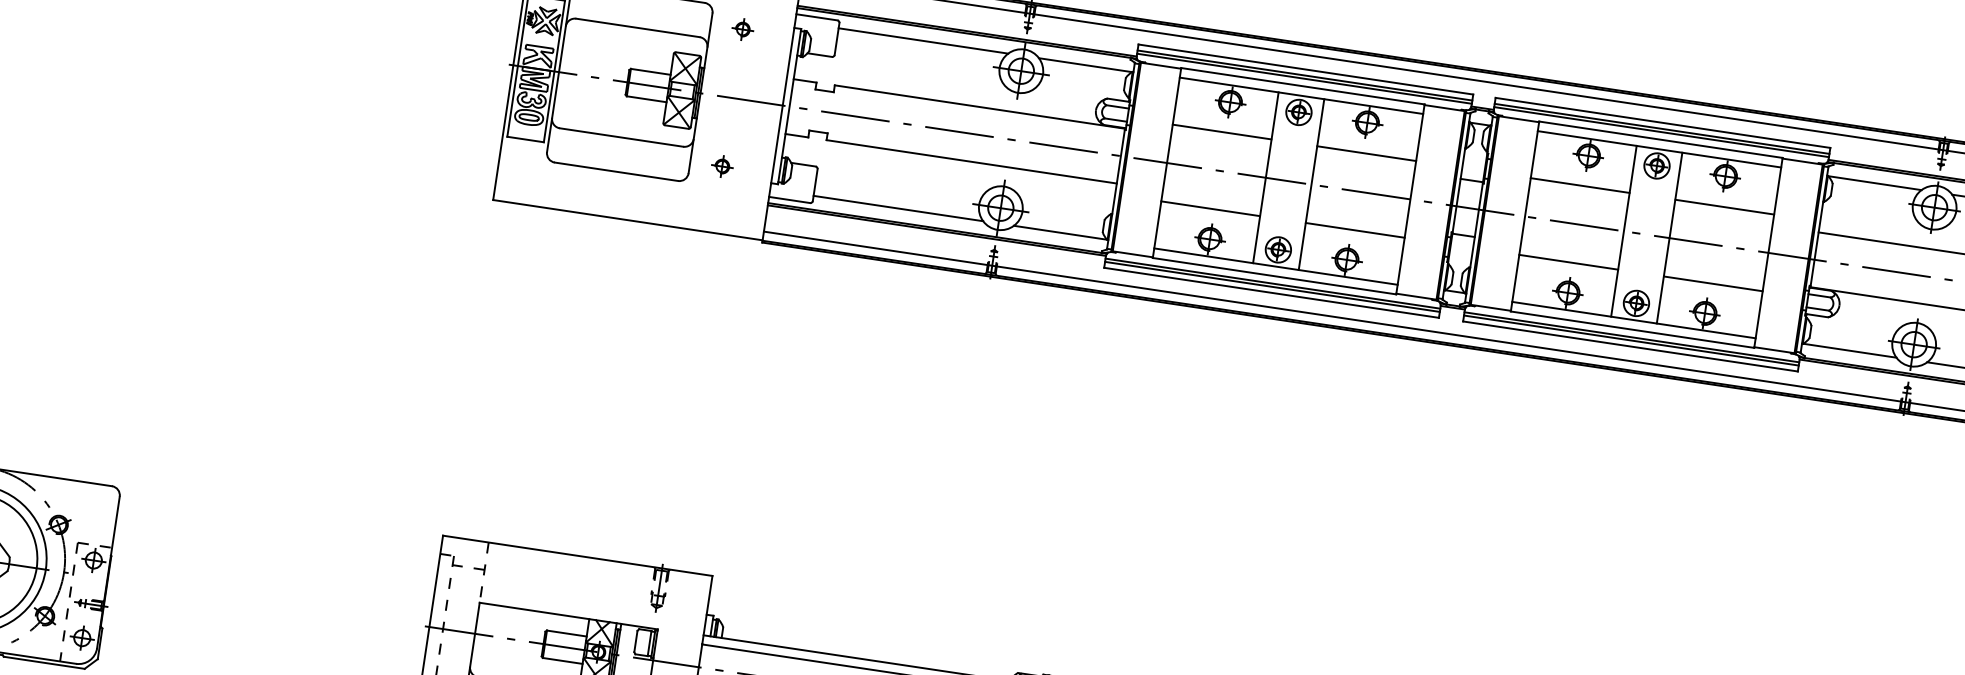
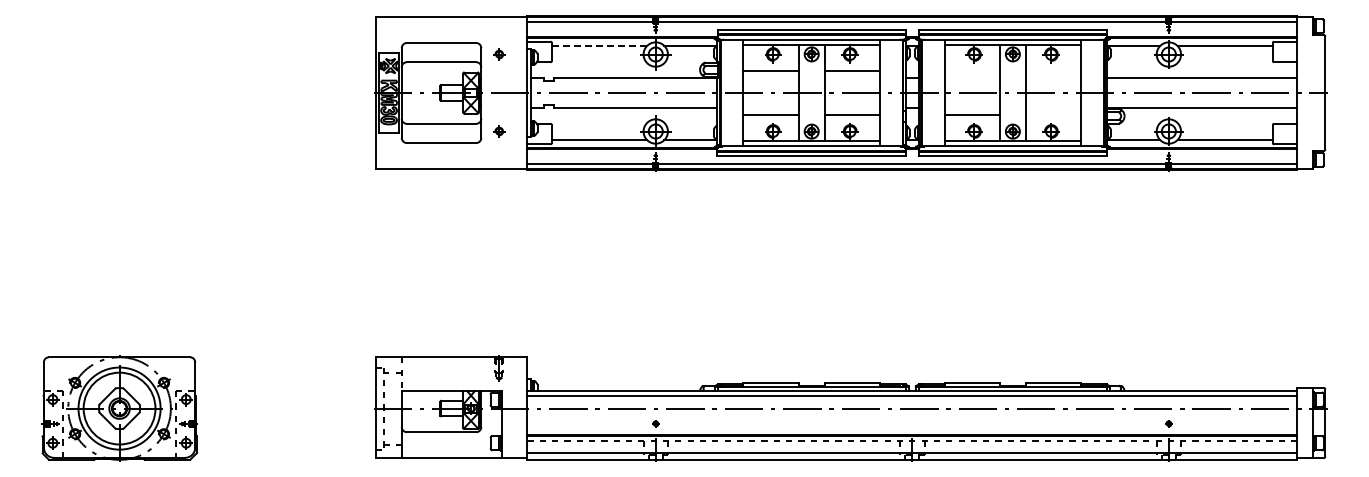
line: (923, 40) -> (599, 45), solid -> dashed
line: (1580, 185) -> (972, 71), removed
line: (1724, 207) -> (1053, 71), removed
line: (1713, 283) -> (1053, 114), removed

